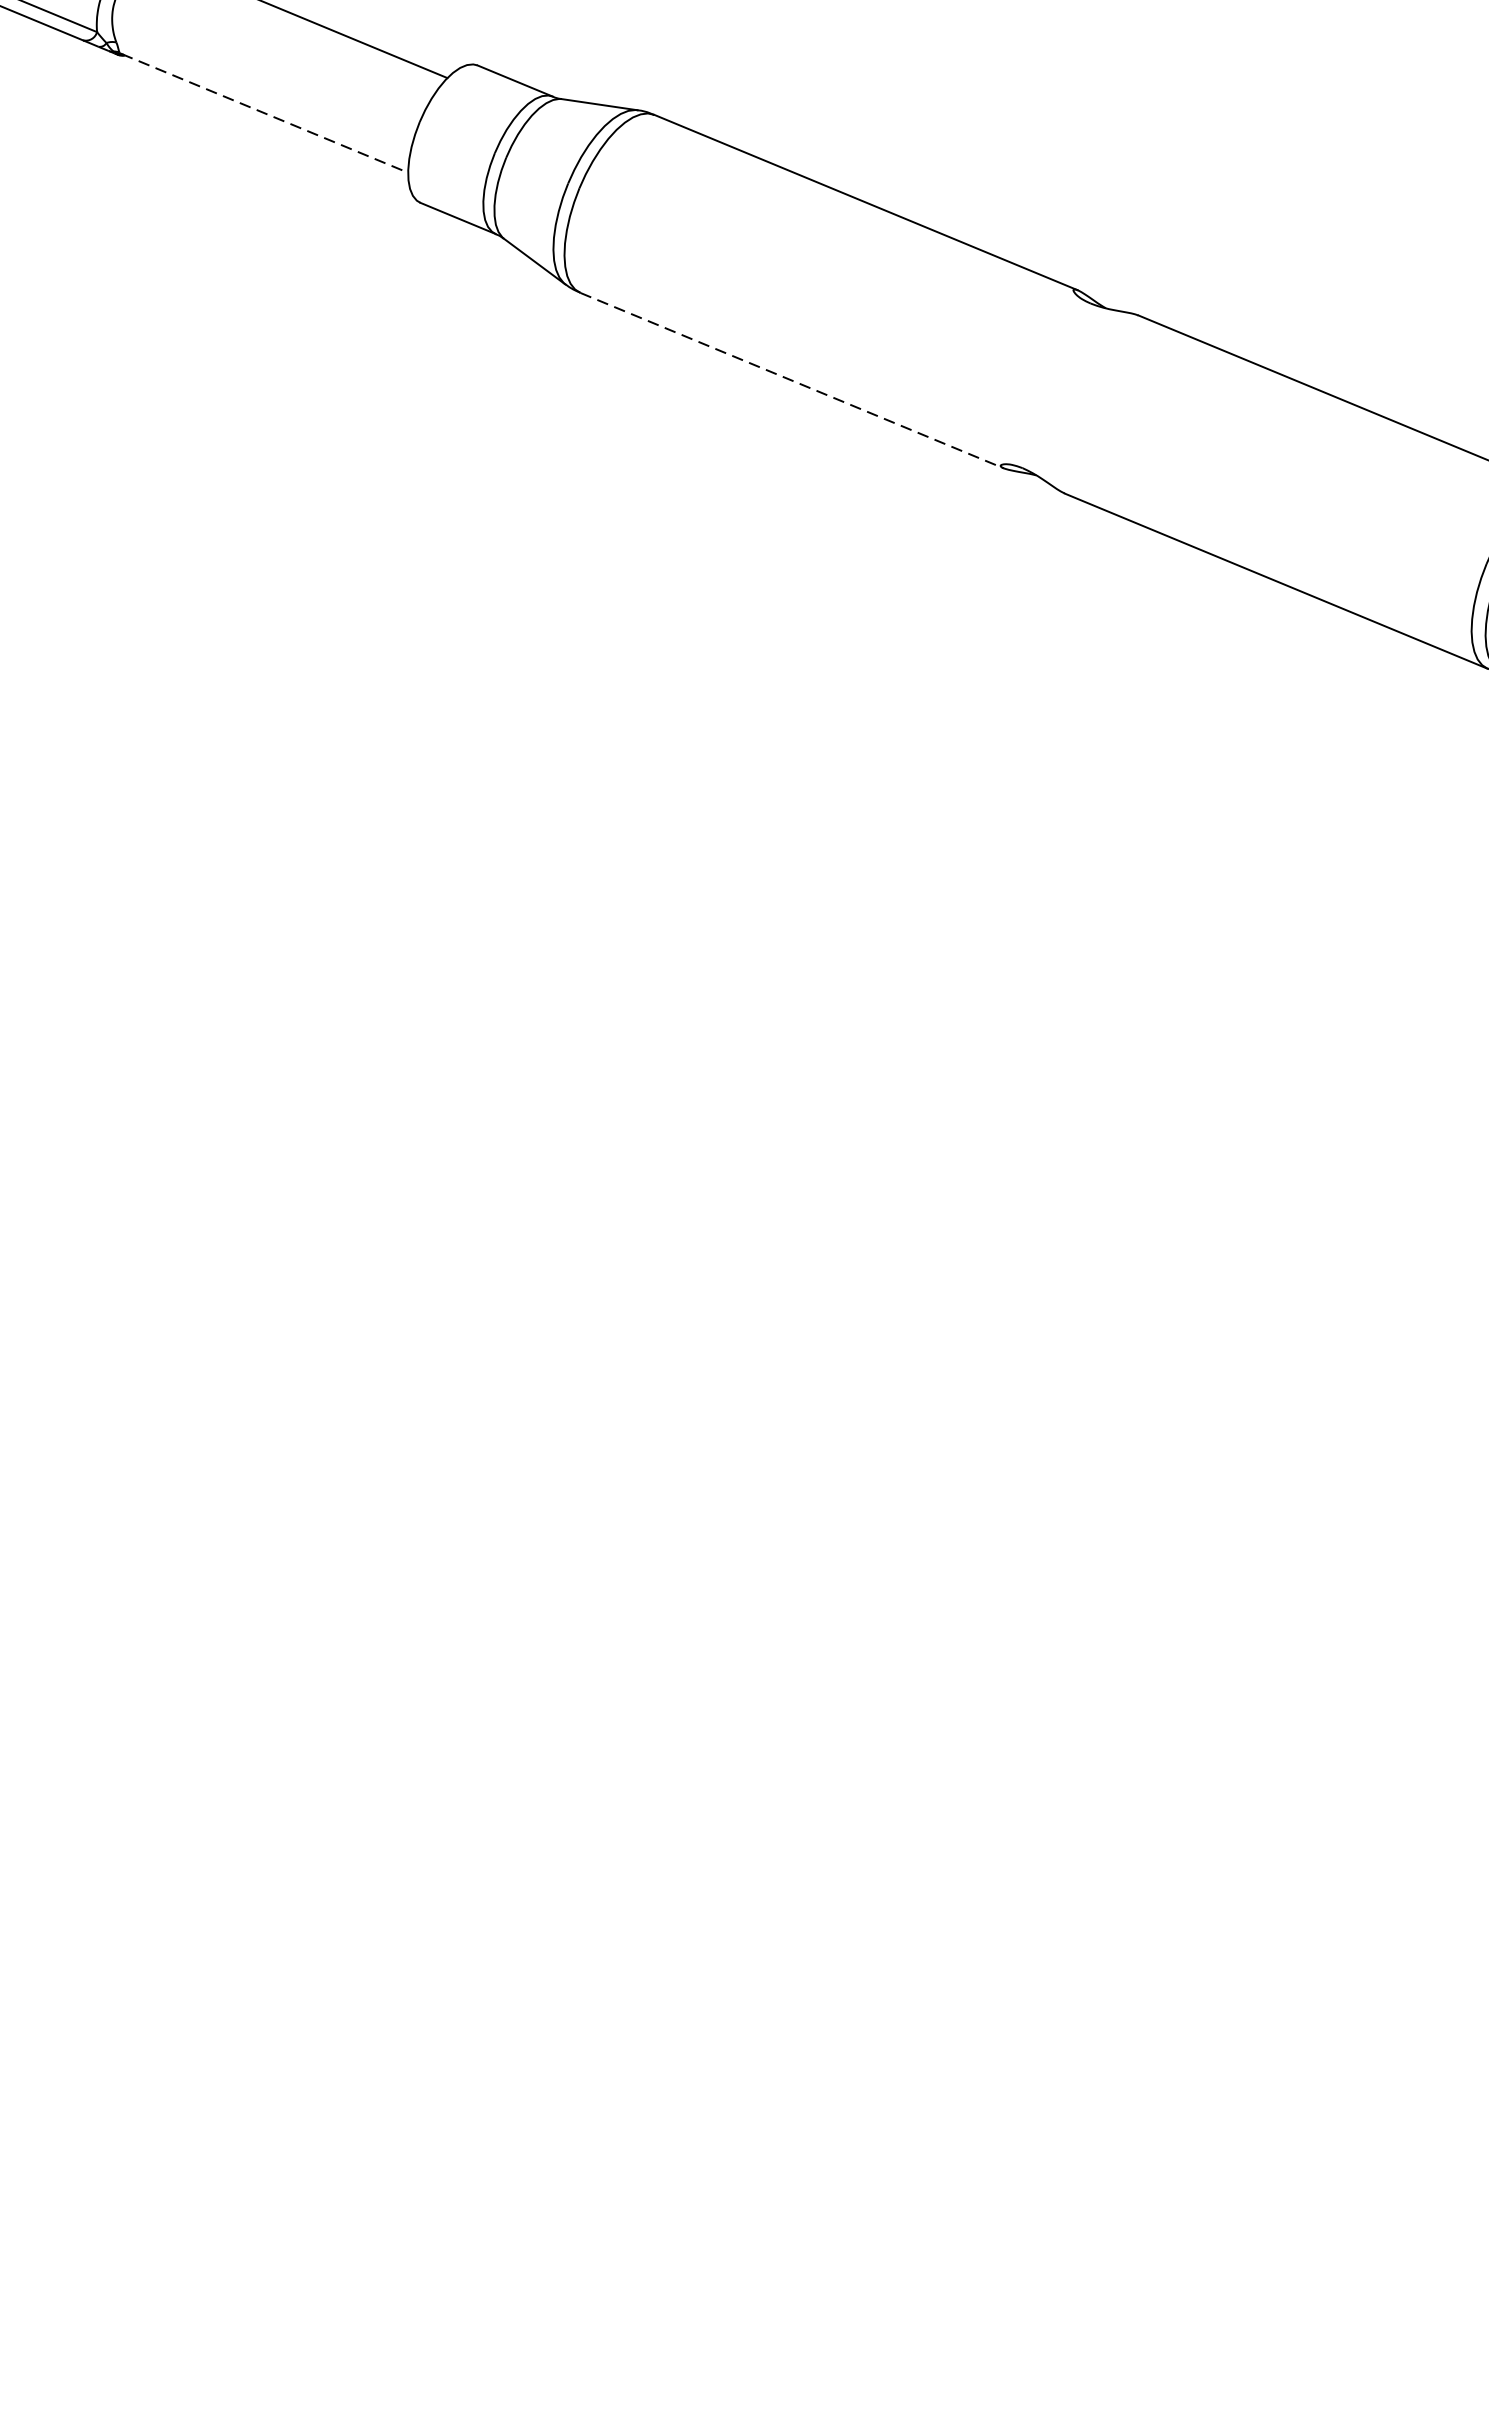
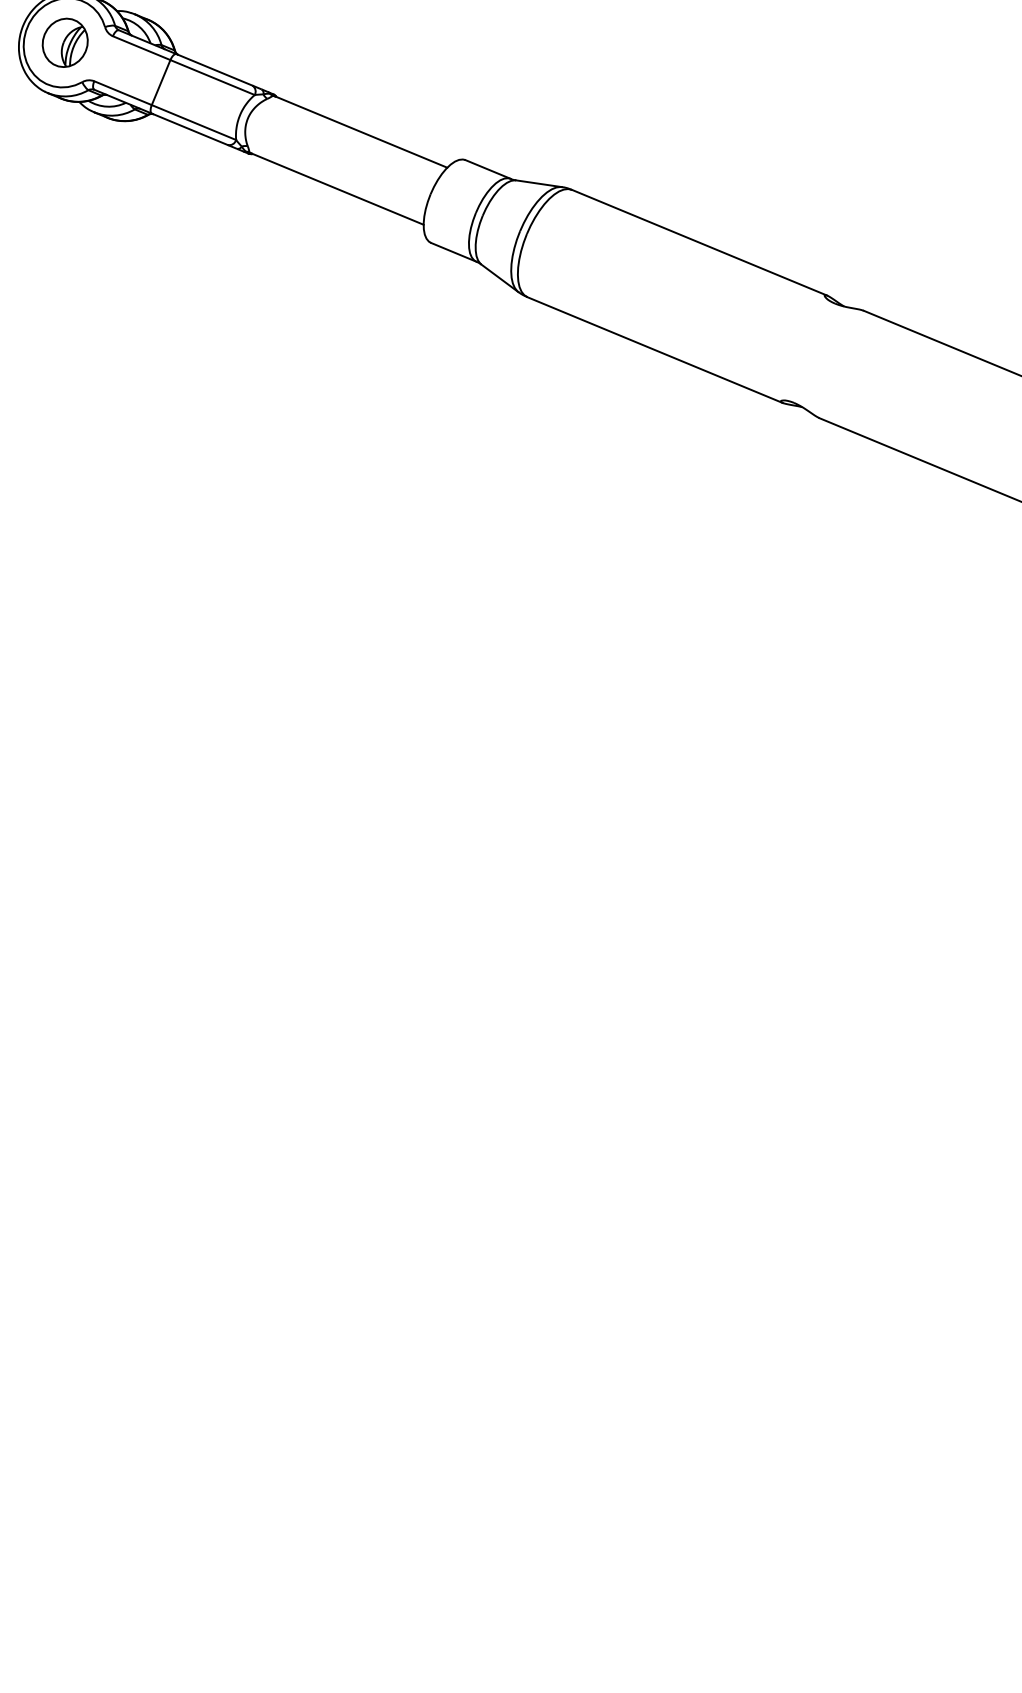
line: (265, 114) -> (337, 189), dashed -> solid
line: (792, 381) -> (655, 350), dashed -> solid

